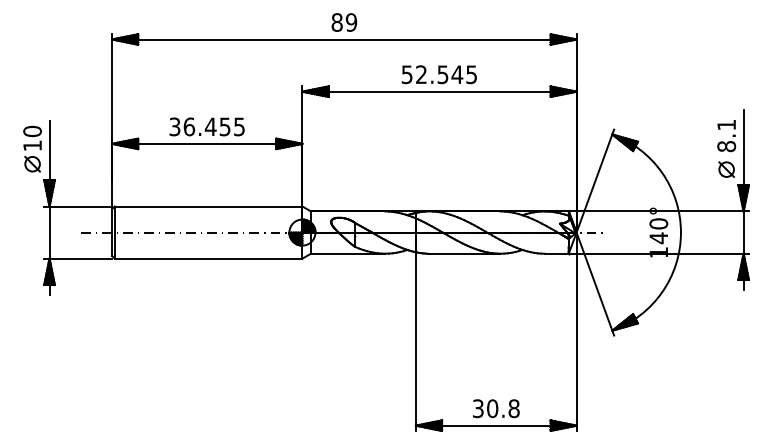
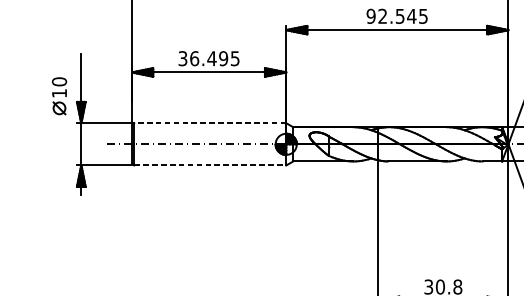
text: (406, 74) -> (370, 16), 52.545 -> 92.545
text: (224, 126) -> (223, 58), 36.455 -> 36.495
part: (32, 148) -> (59, 95), moved
line: (208, 206) -> (210, 123), solid -> dashed
line: (208, 258) -> (210, 165), solid -> dashed

